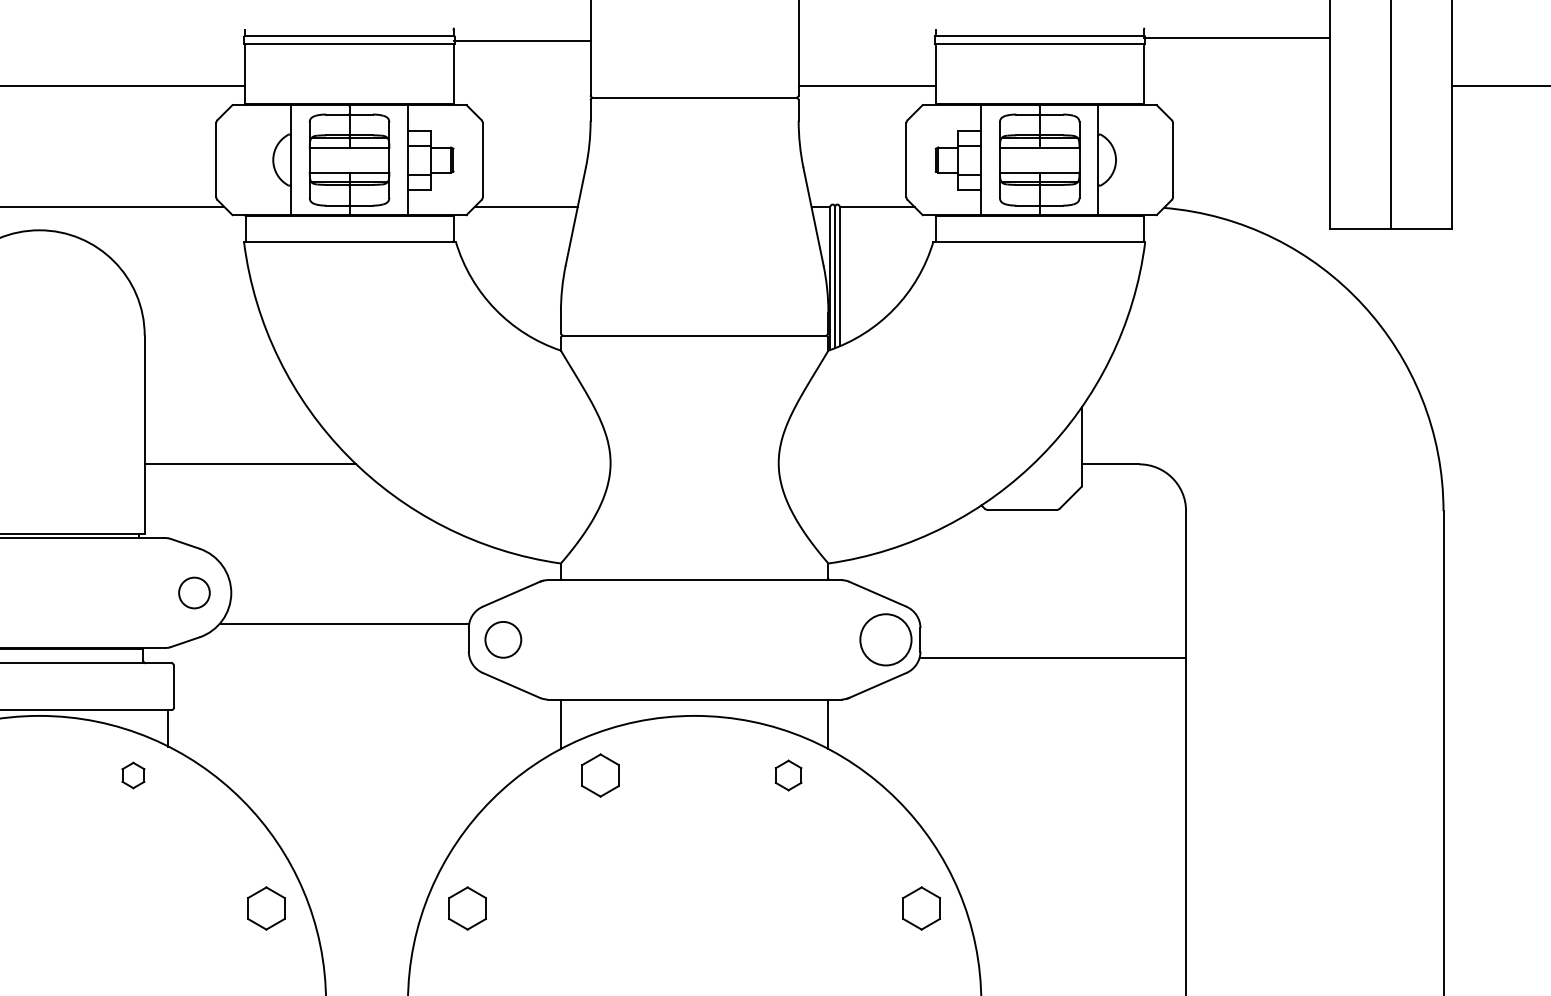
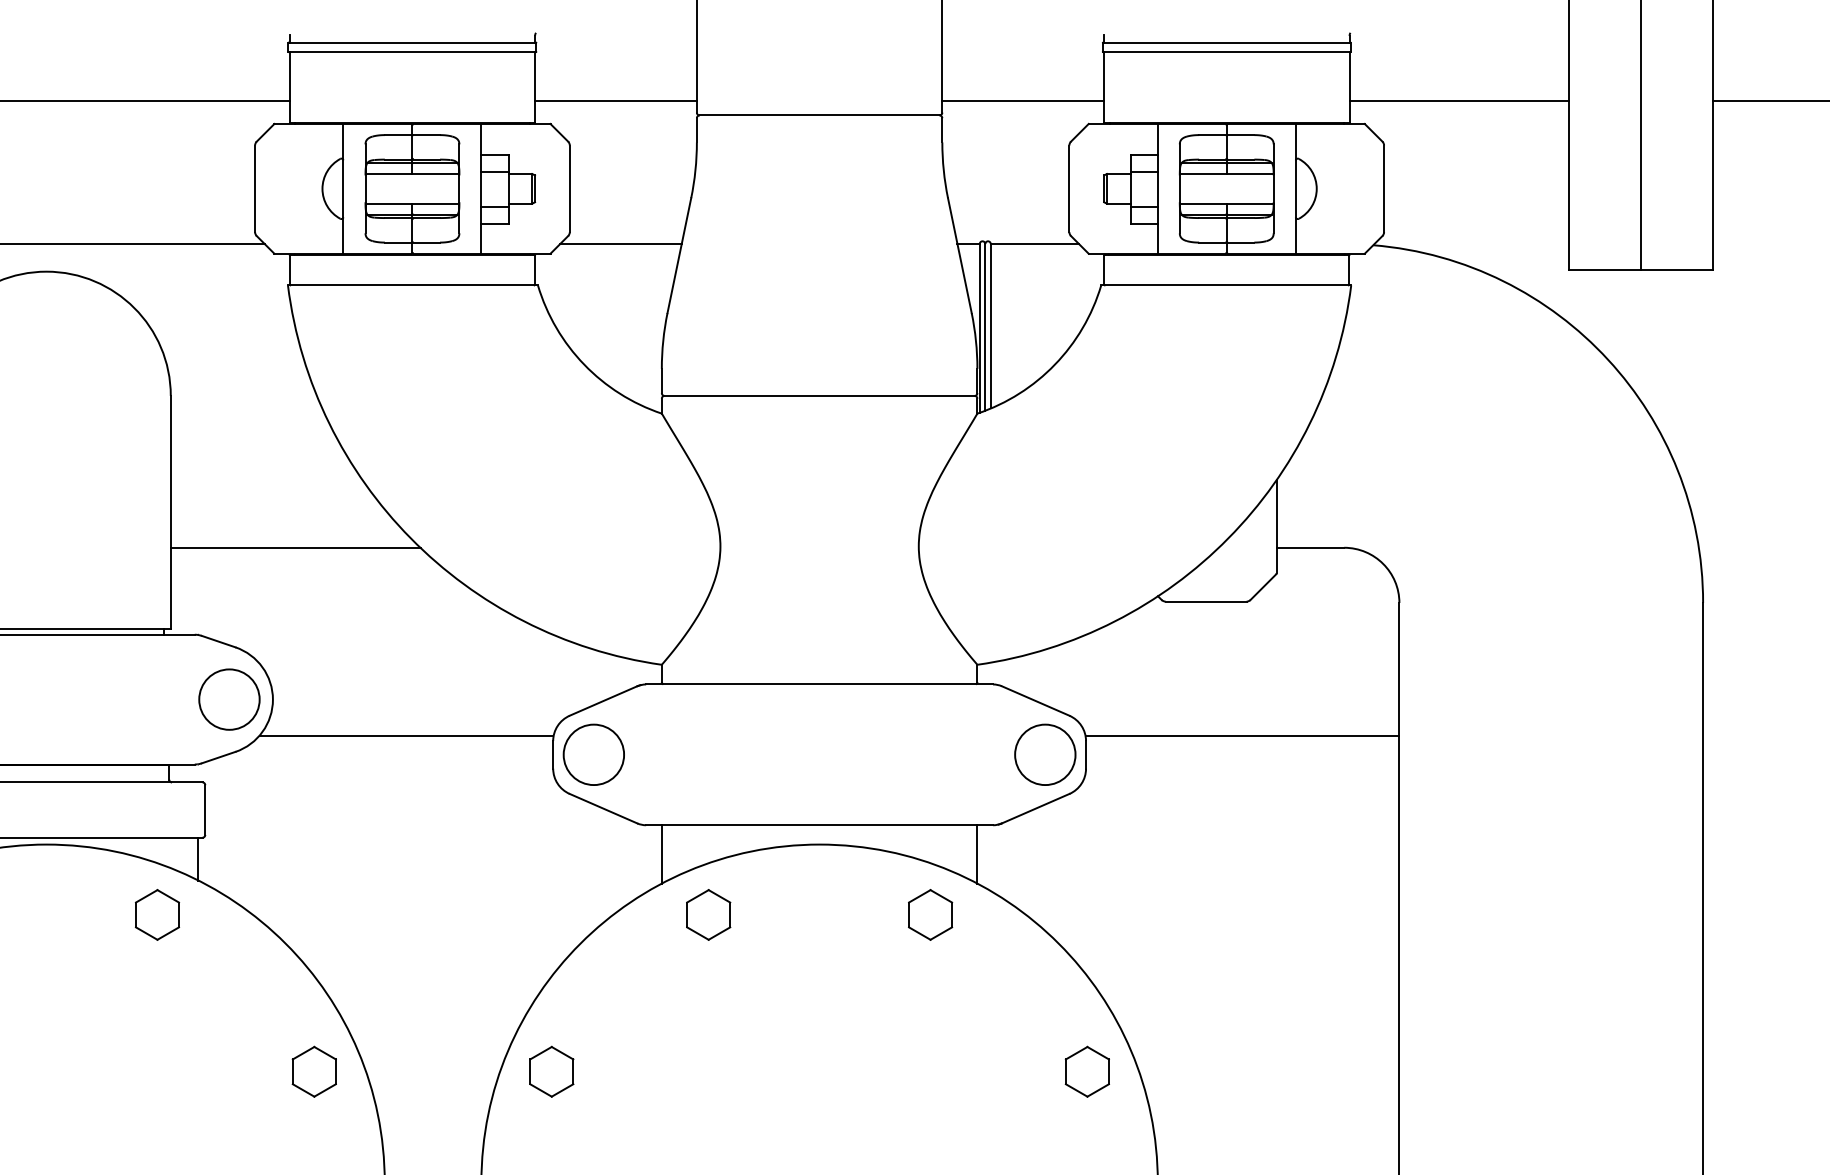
line: (1236, 37) -> (1458, 100), moved
line: (521, 40) -> (615, 100), moved
circle: (194, 592) -> (229, 698), size x1.67
circle: (502, 639) -> (592, 754), size x1.43
line: (1053, 657) -> (1242, 735), moved
part: (133, 775) -> (157, 914), size x1.67
part: (788, 775) -> (930, 914), size x1.43

